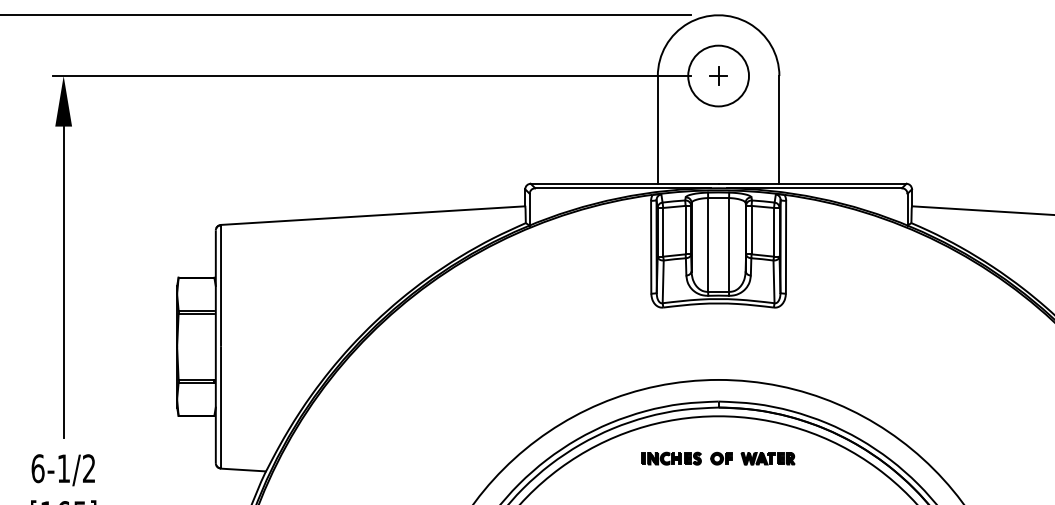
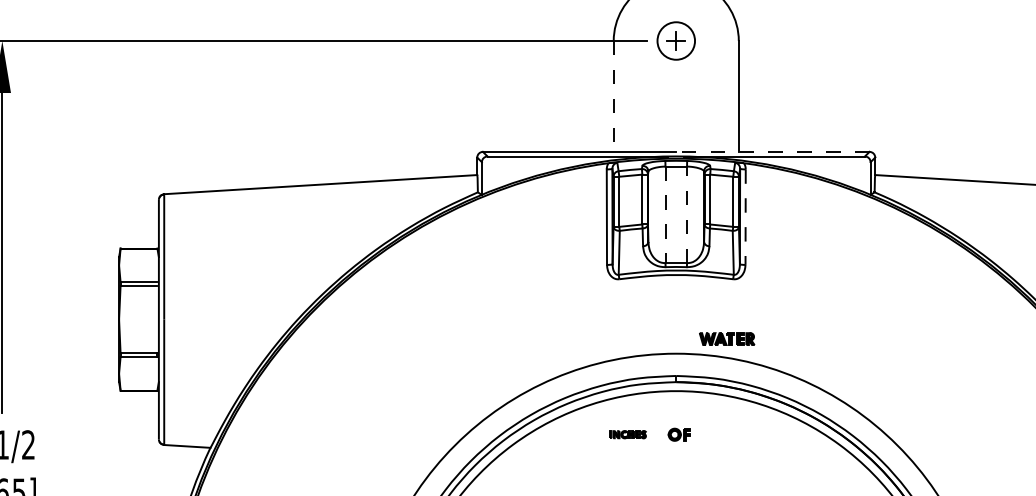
circle: (718, 75) -> (676, 40), size x0.6
line: (657, 129) -> (613, 96), solid -> dashed
line: (812, 183) -> (772, 151), solid -> dashed
line: (708, 244) -> (665, 214), solid -> dashed
line: (729, 244) -> (687, 214), solid -> dashed
line: (786, 247) -> (746, 217), solid -> dashed
part: (671, 458) -> (627, 434), size x0.6
part: (767, 458) -> (726, 338), moved

